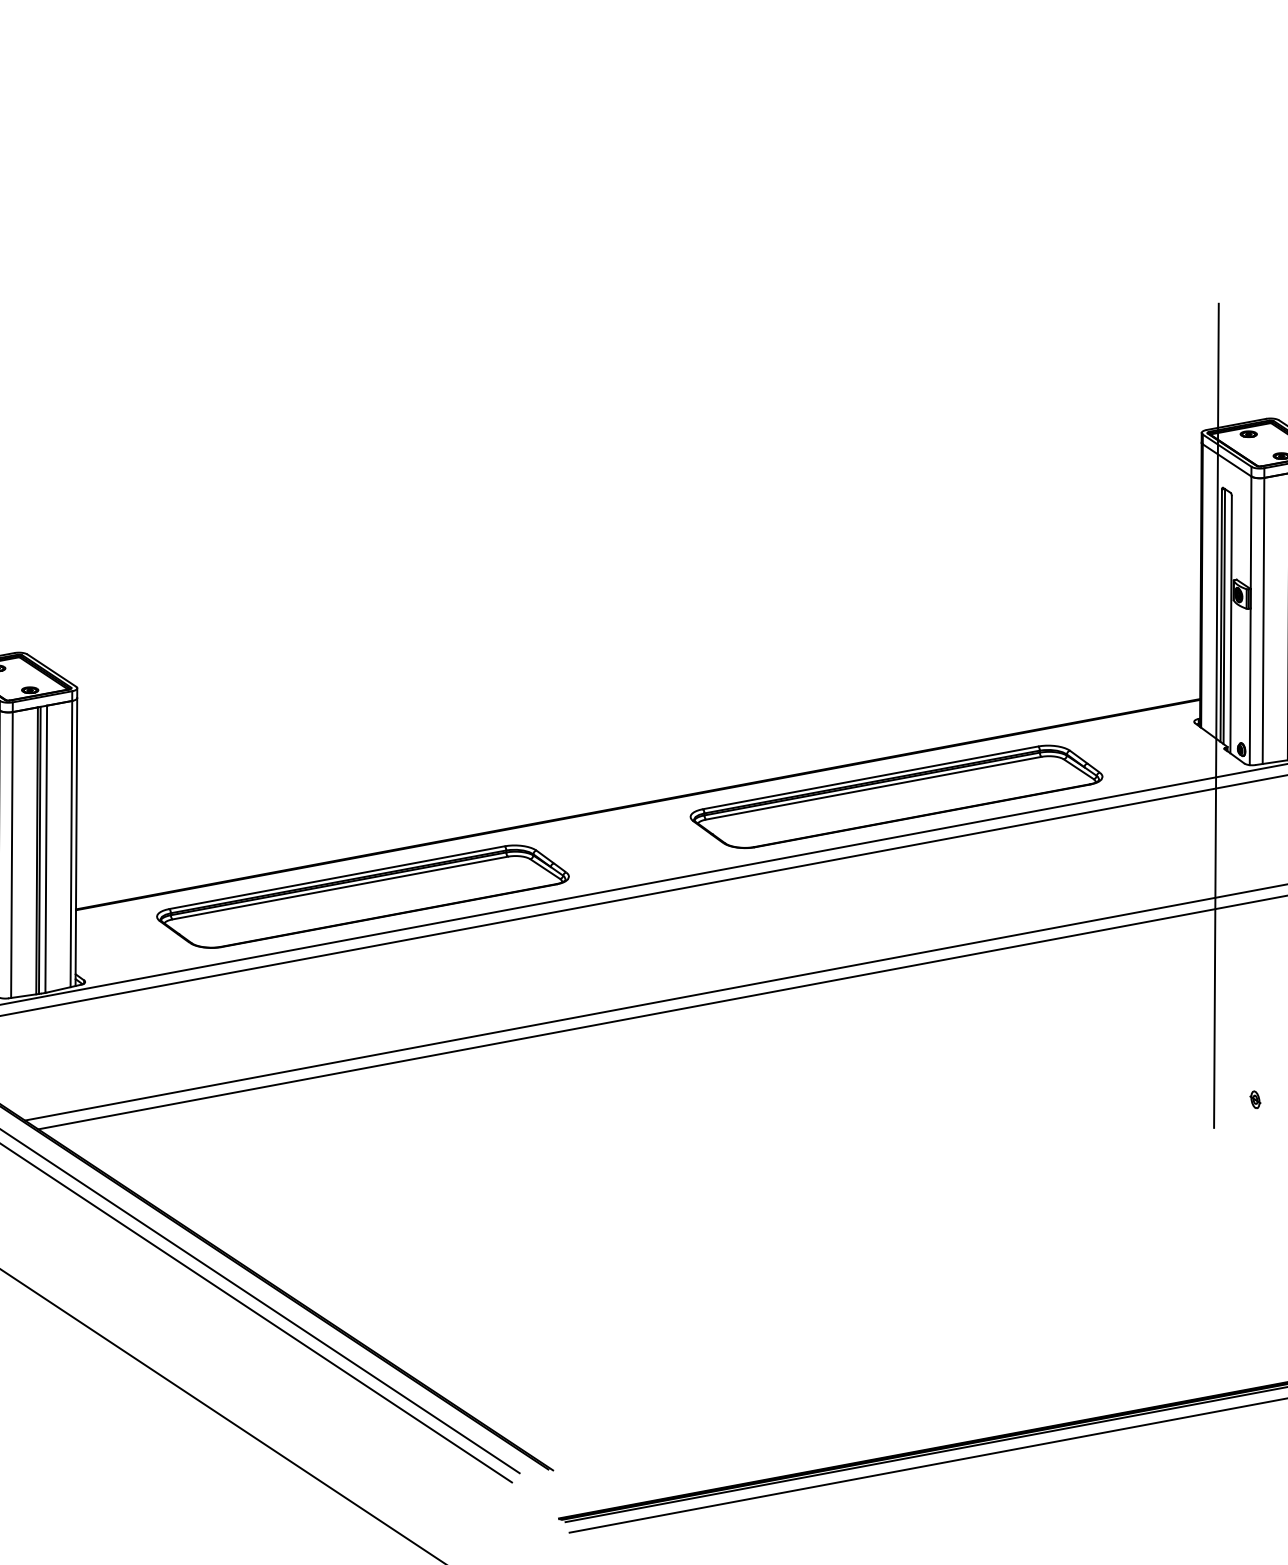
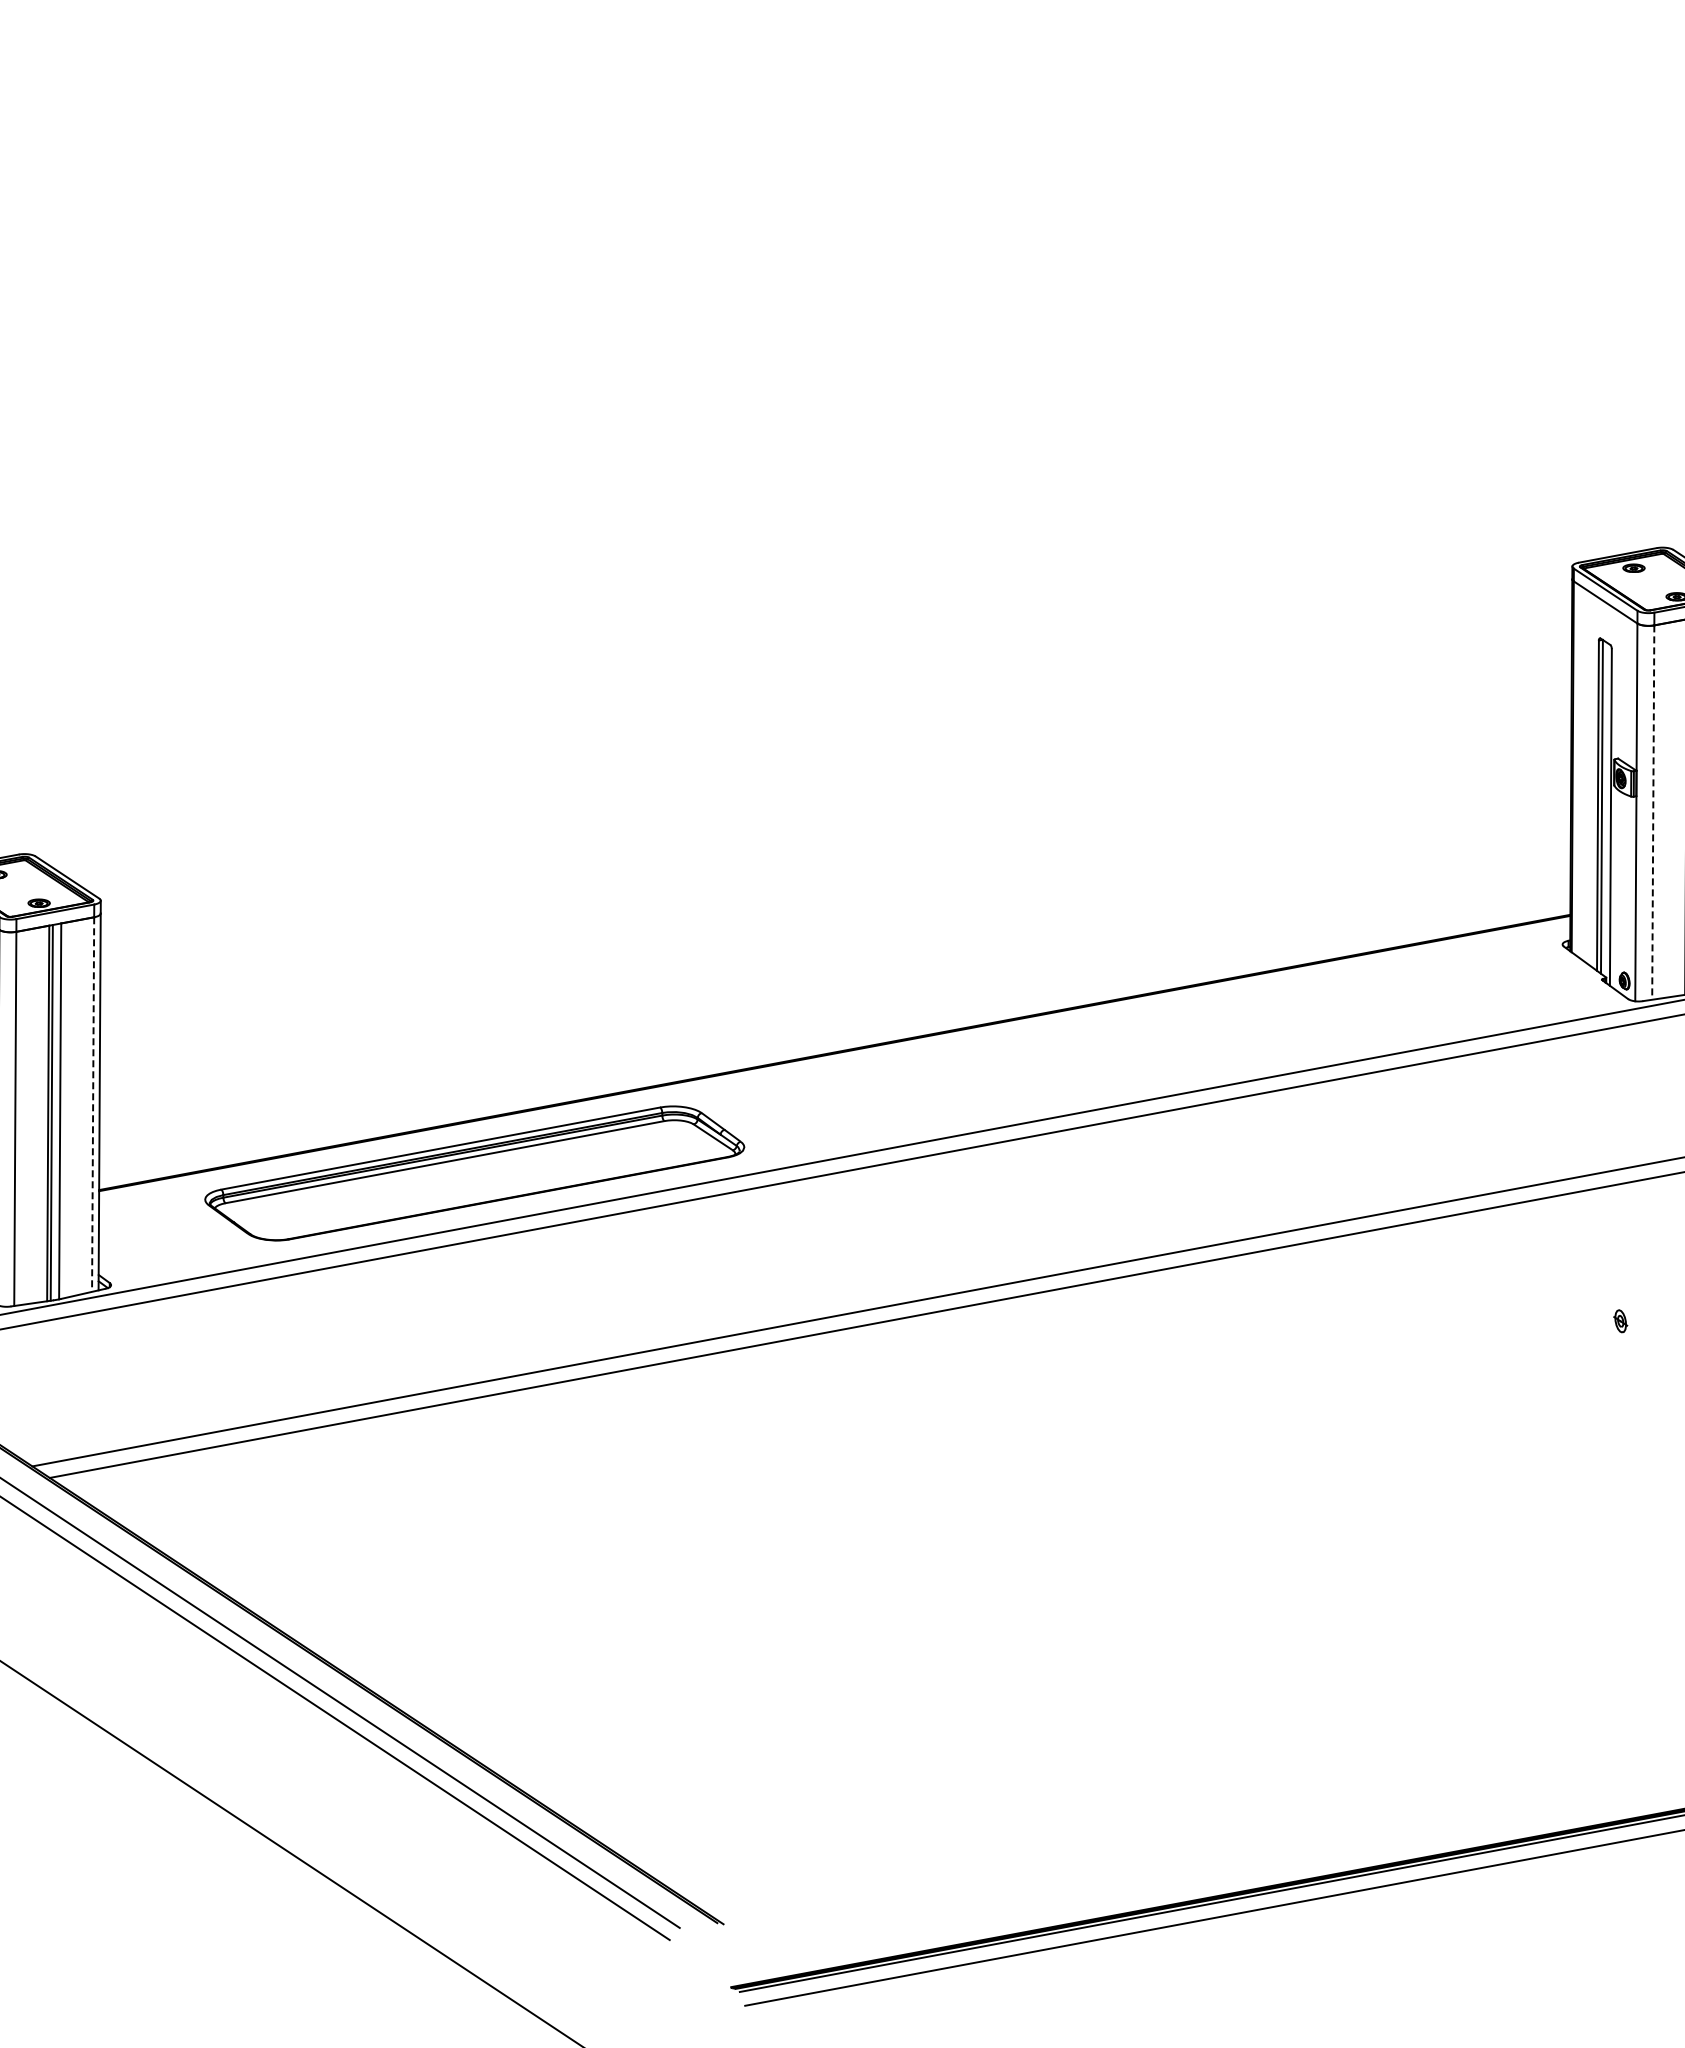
line: (1263, 621) -> (1653, 813), solid -> dashed
line: (1216, 715) -> (1591, 936), removed
part: (896, 796) -> (1172, 1042), removed
line: (71, 844) -> (93, 1105), solid -> dashed
part: (1255, 1099) -> (1620, 1321), moved

